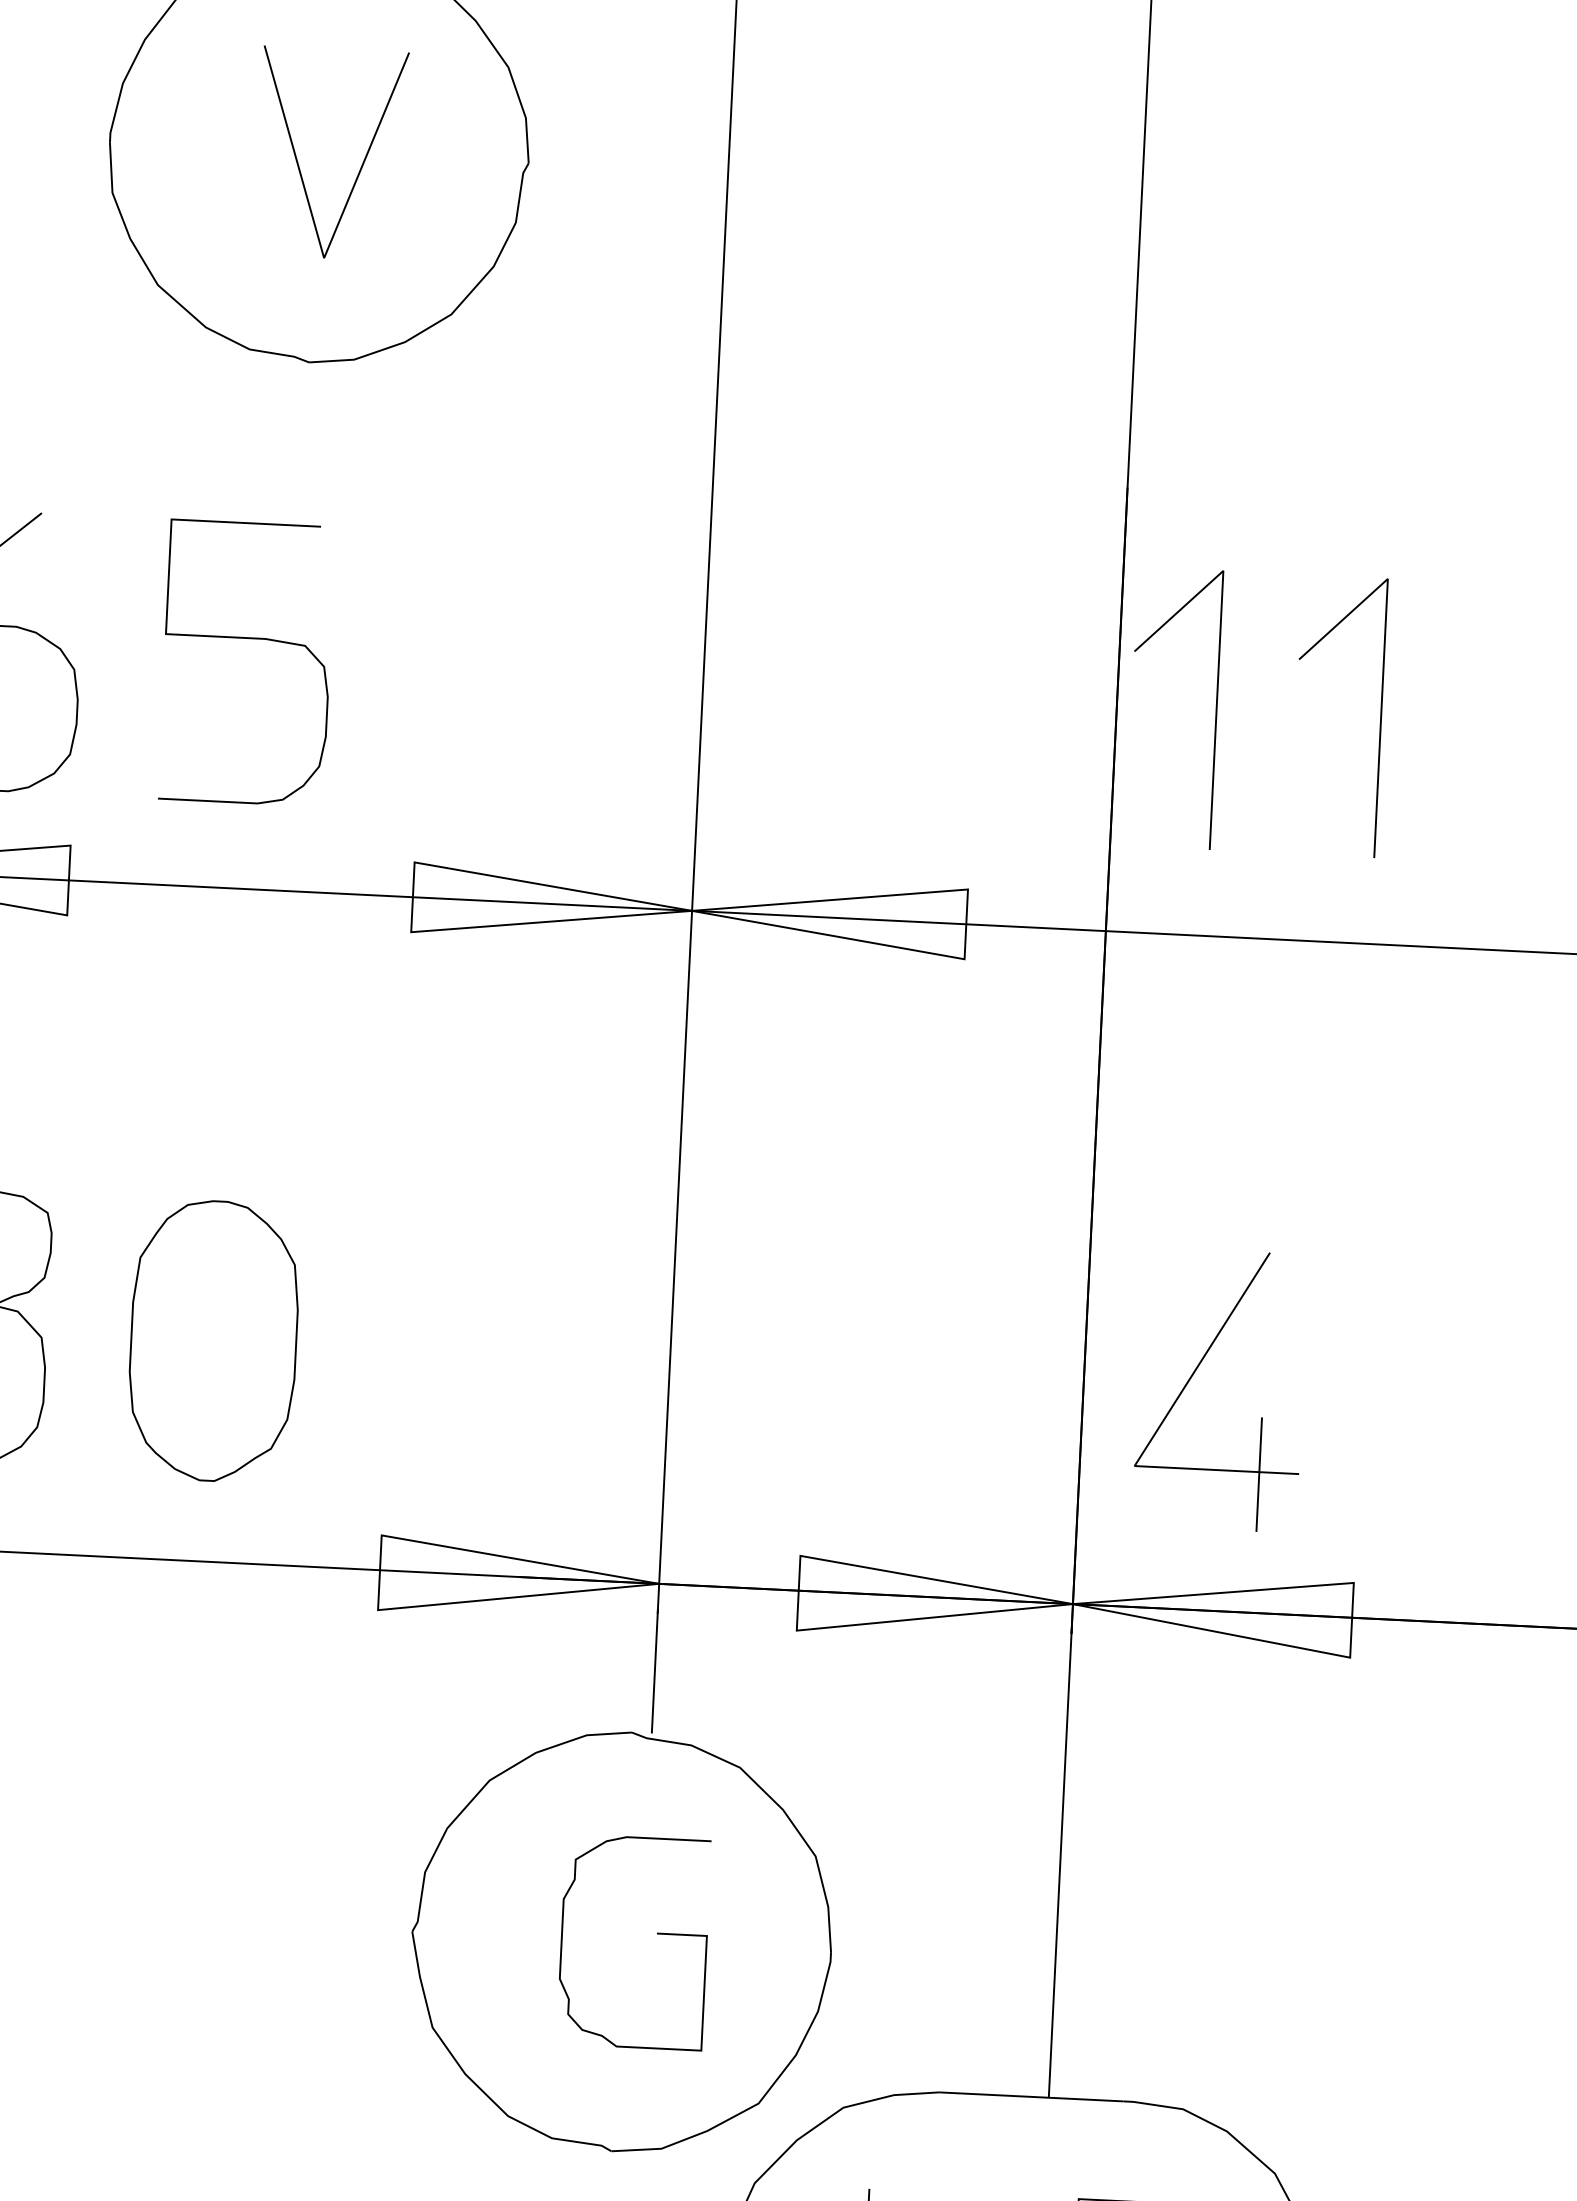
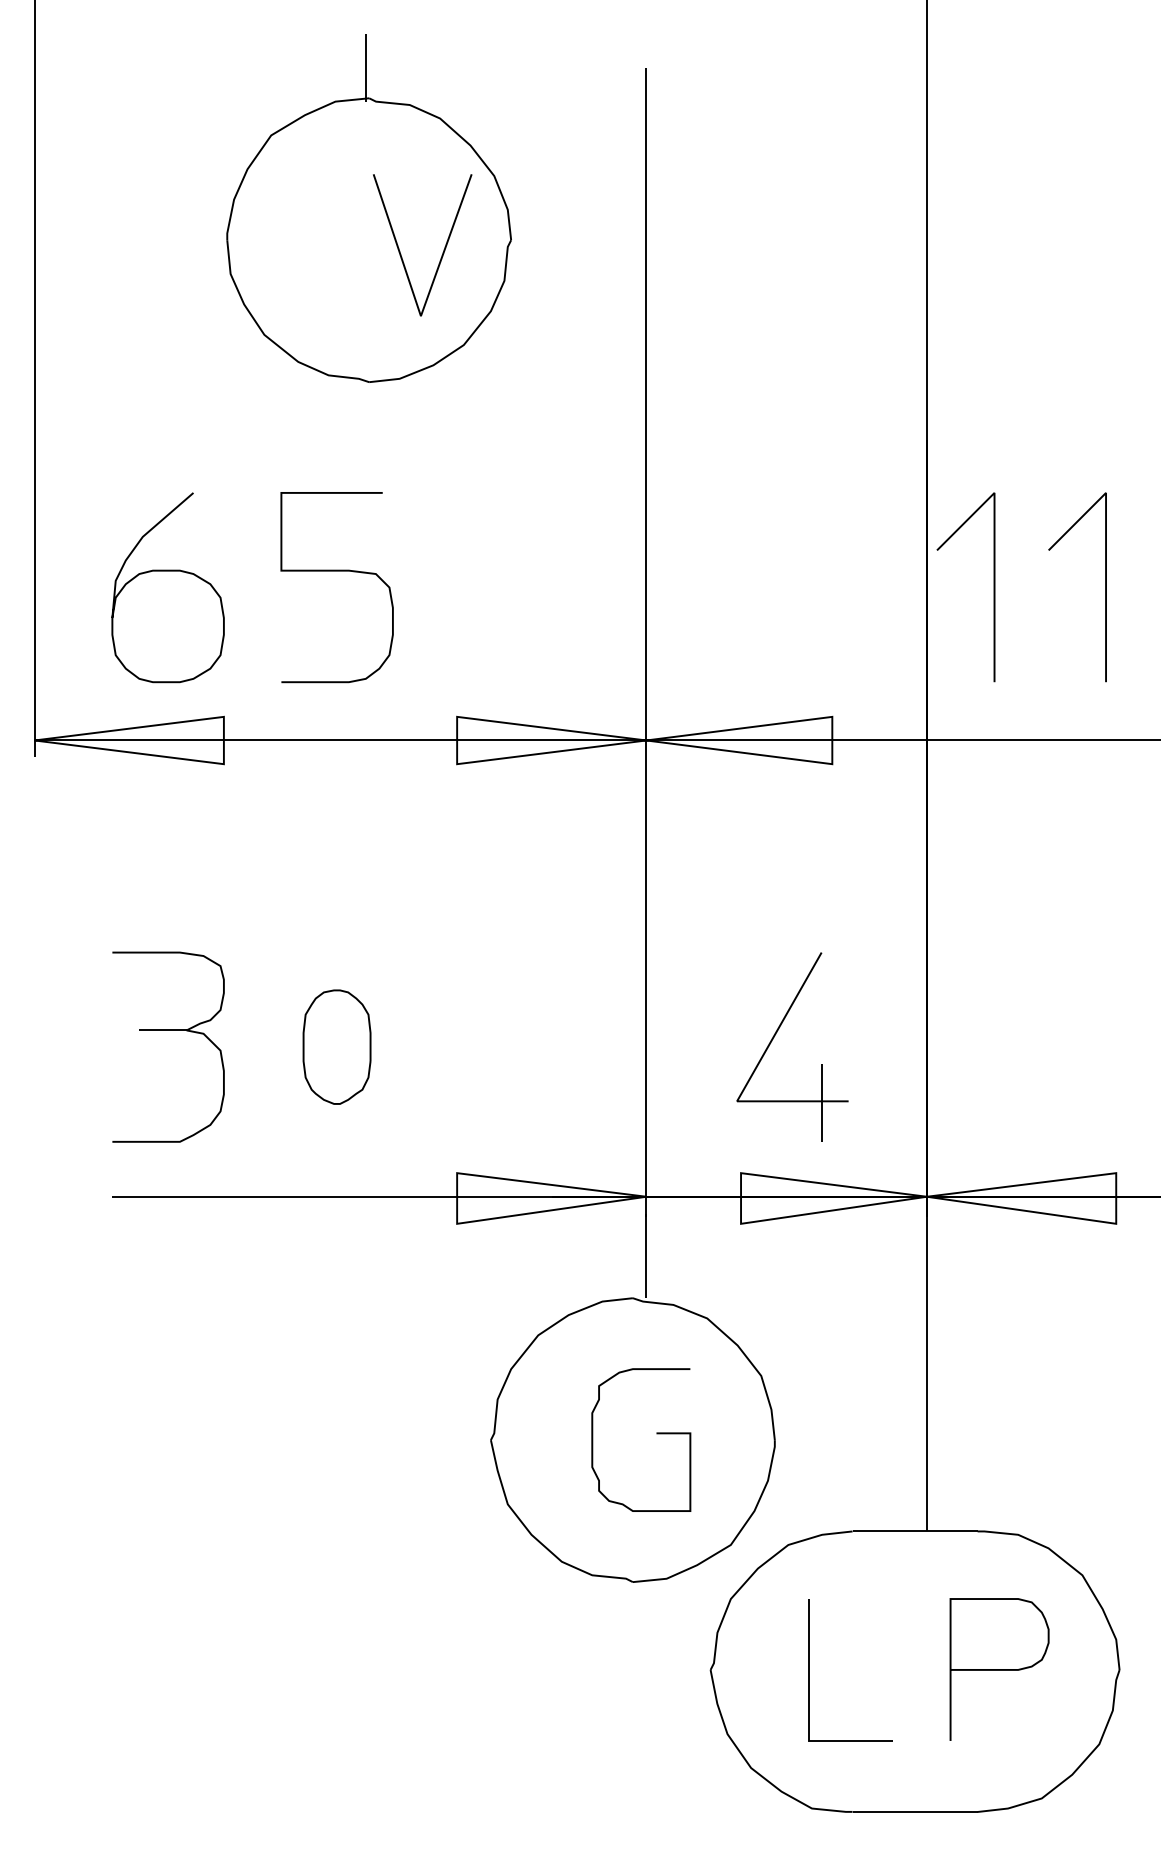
curve: (360, 165) -> (442, 252), moved
part: (212, 1339) -> (336, 1046), size x0.6
part: (1197, 1370) -> (776, 1034), moved

